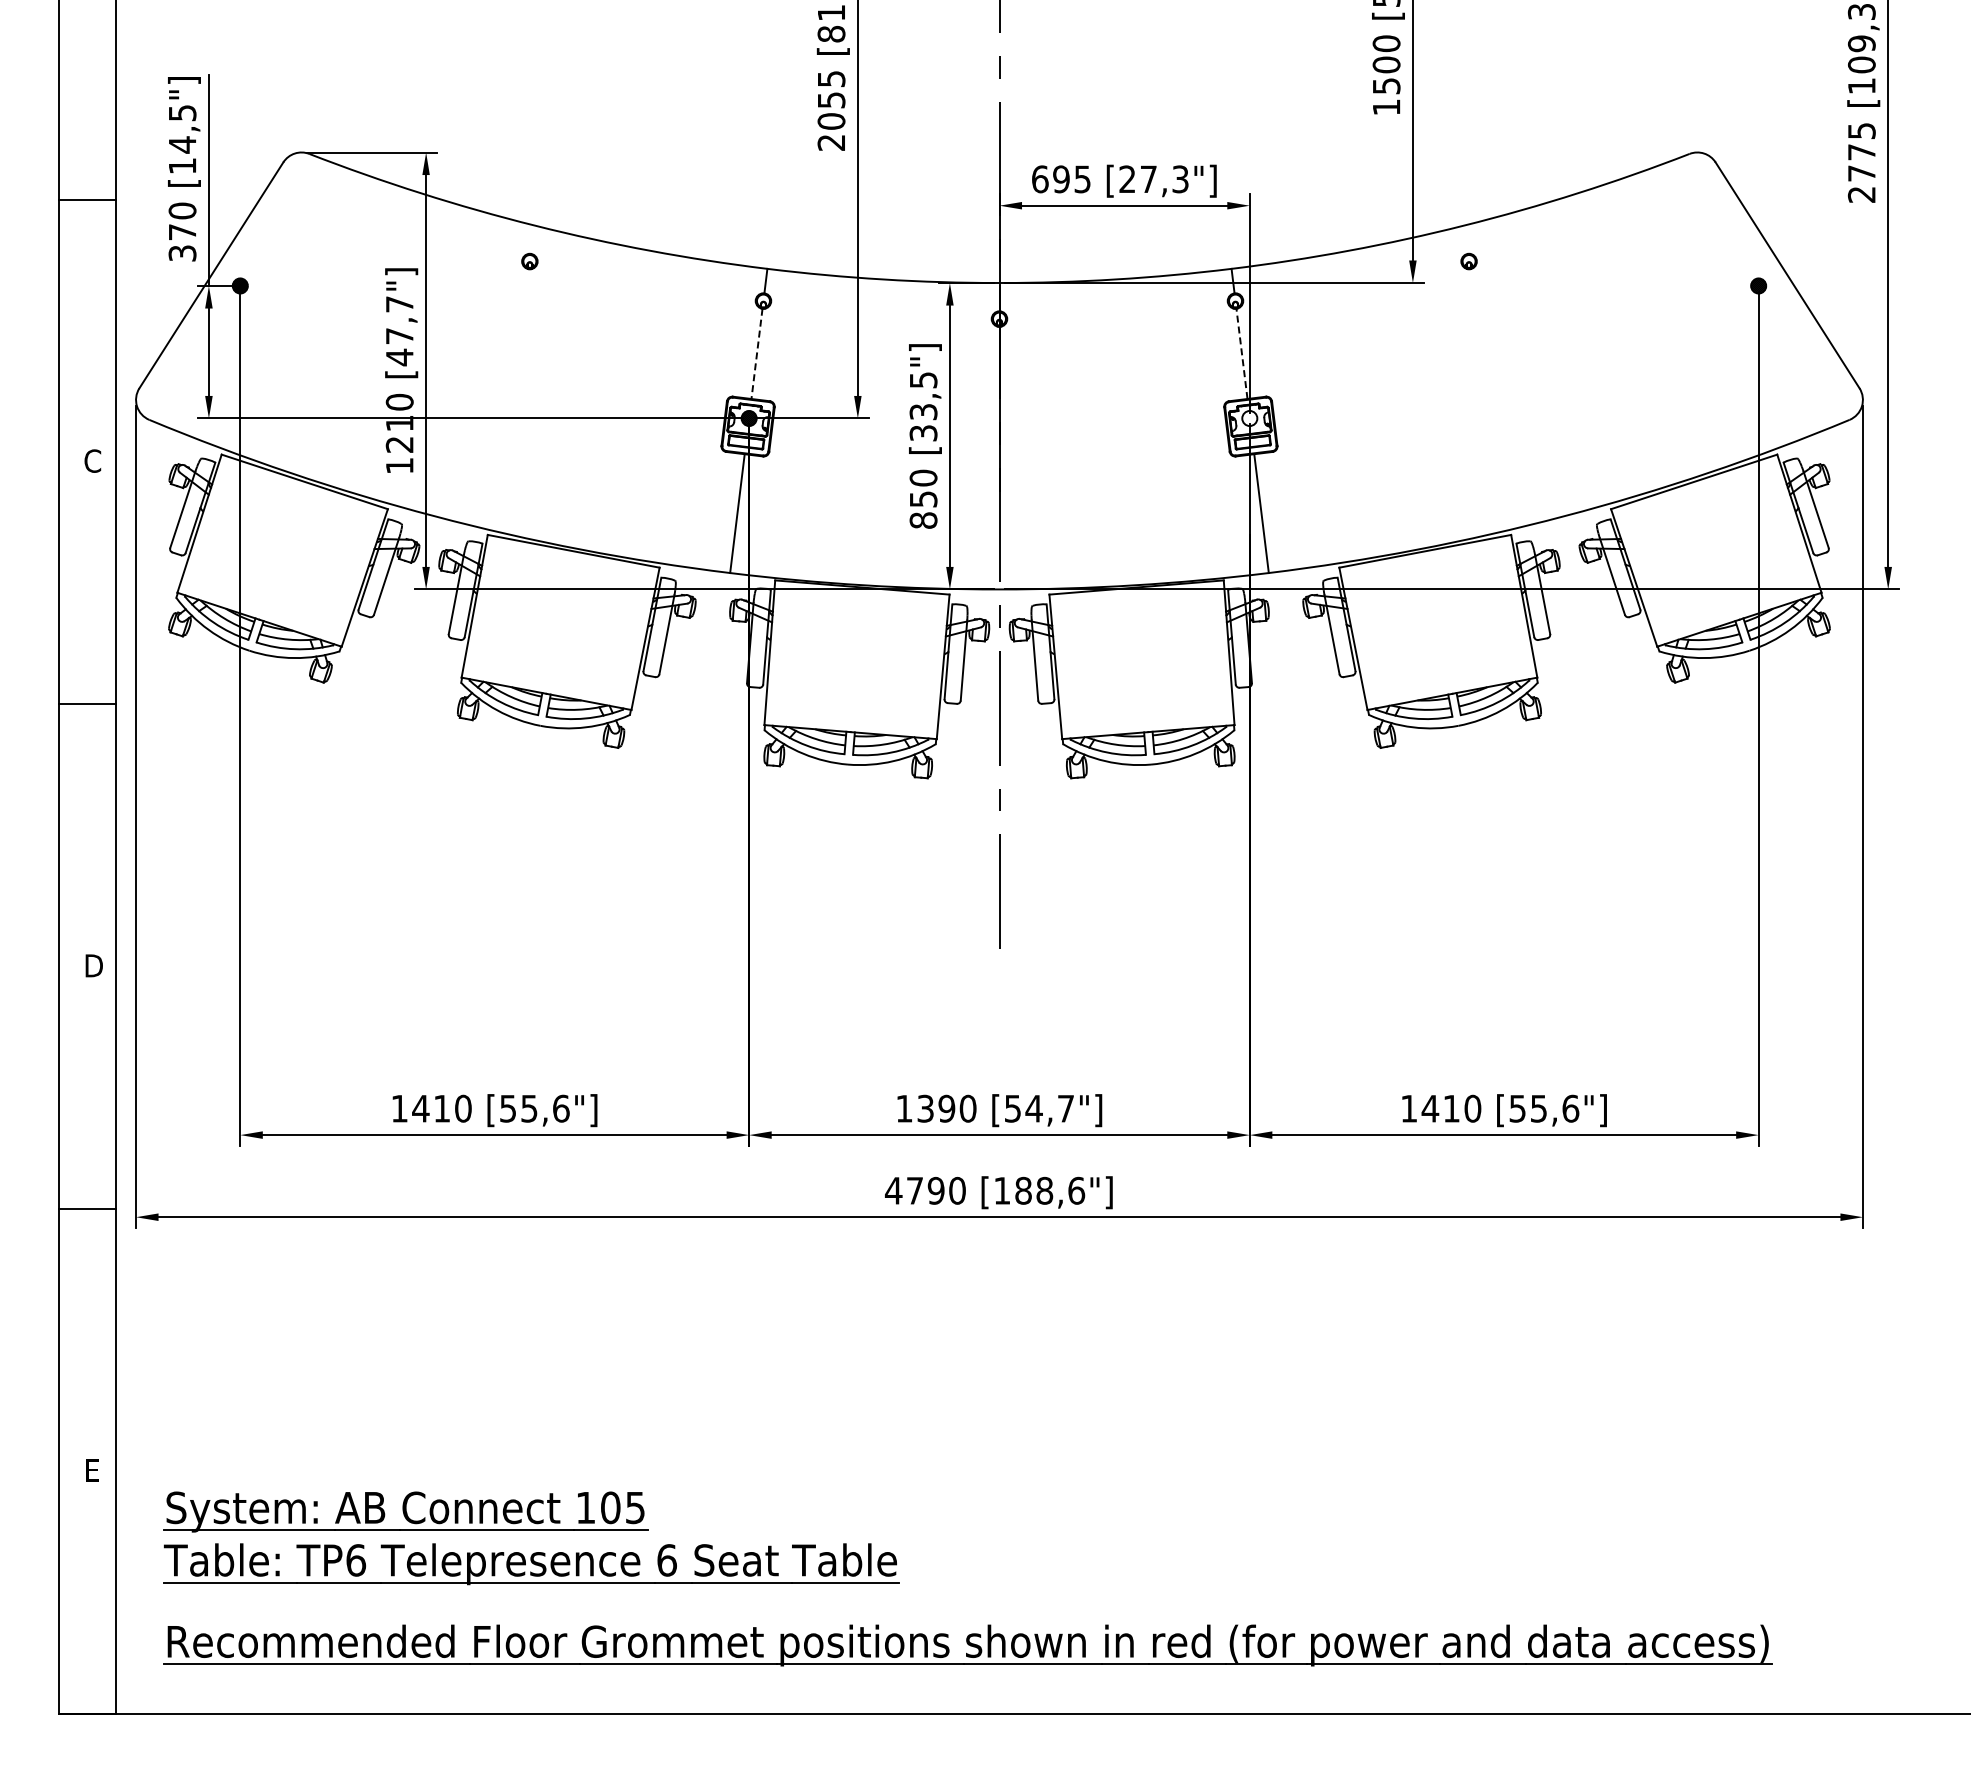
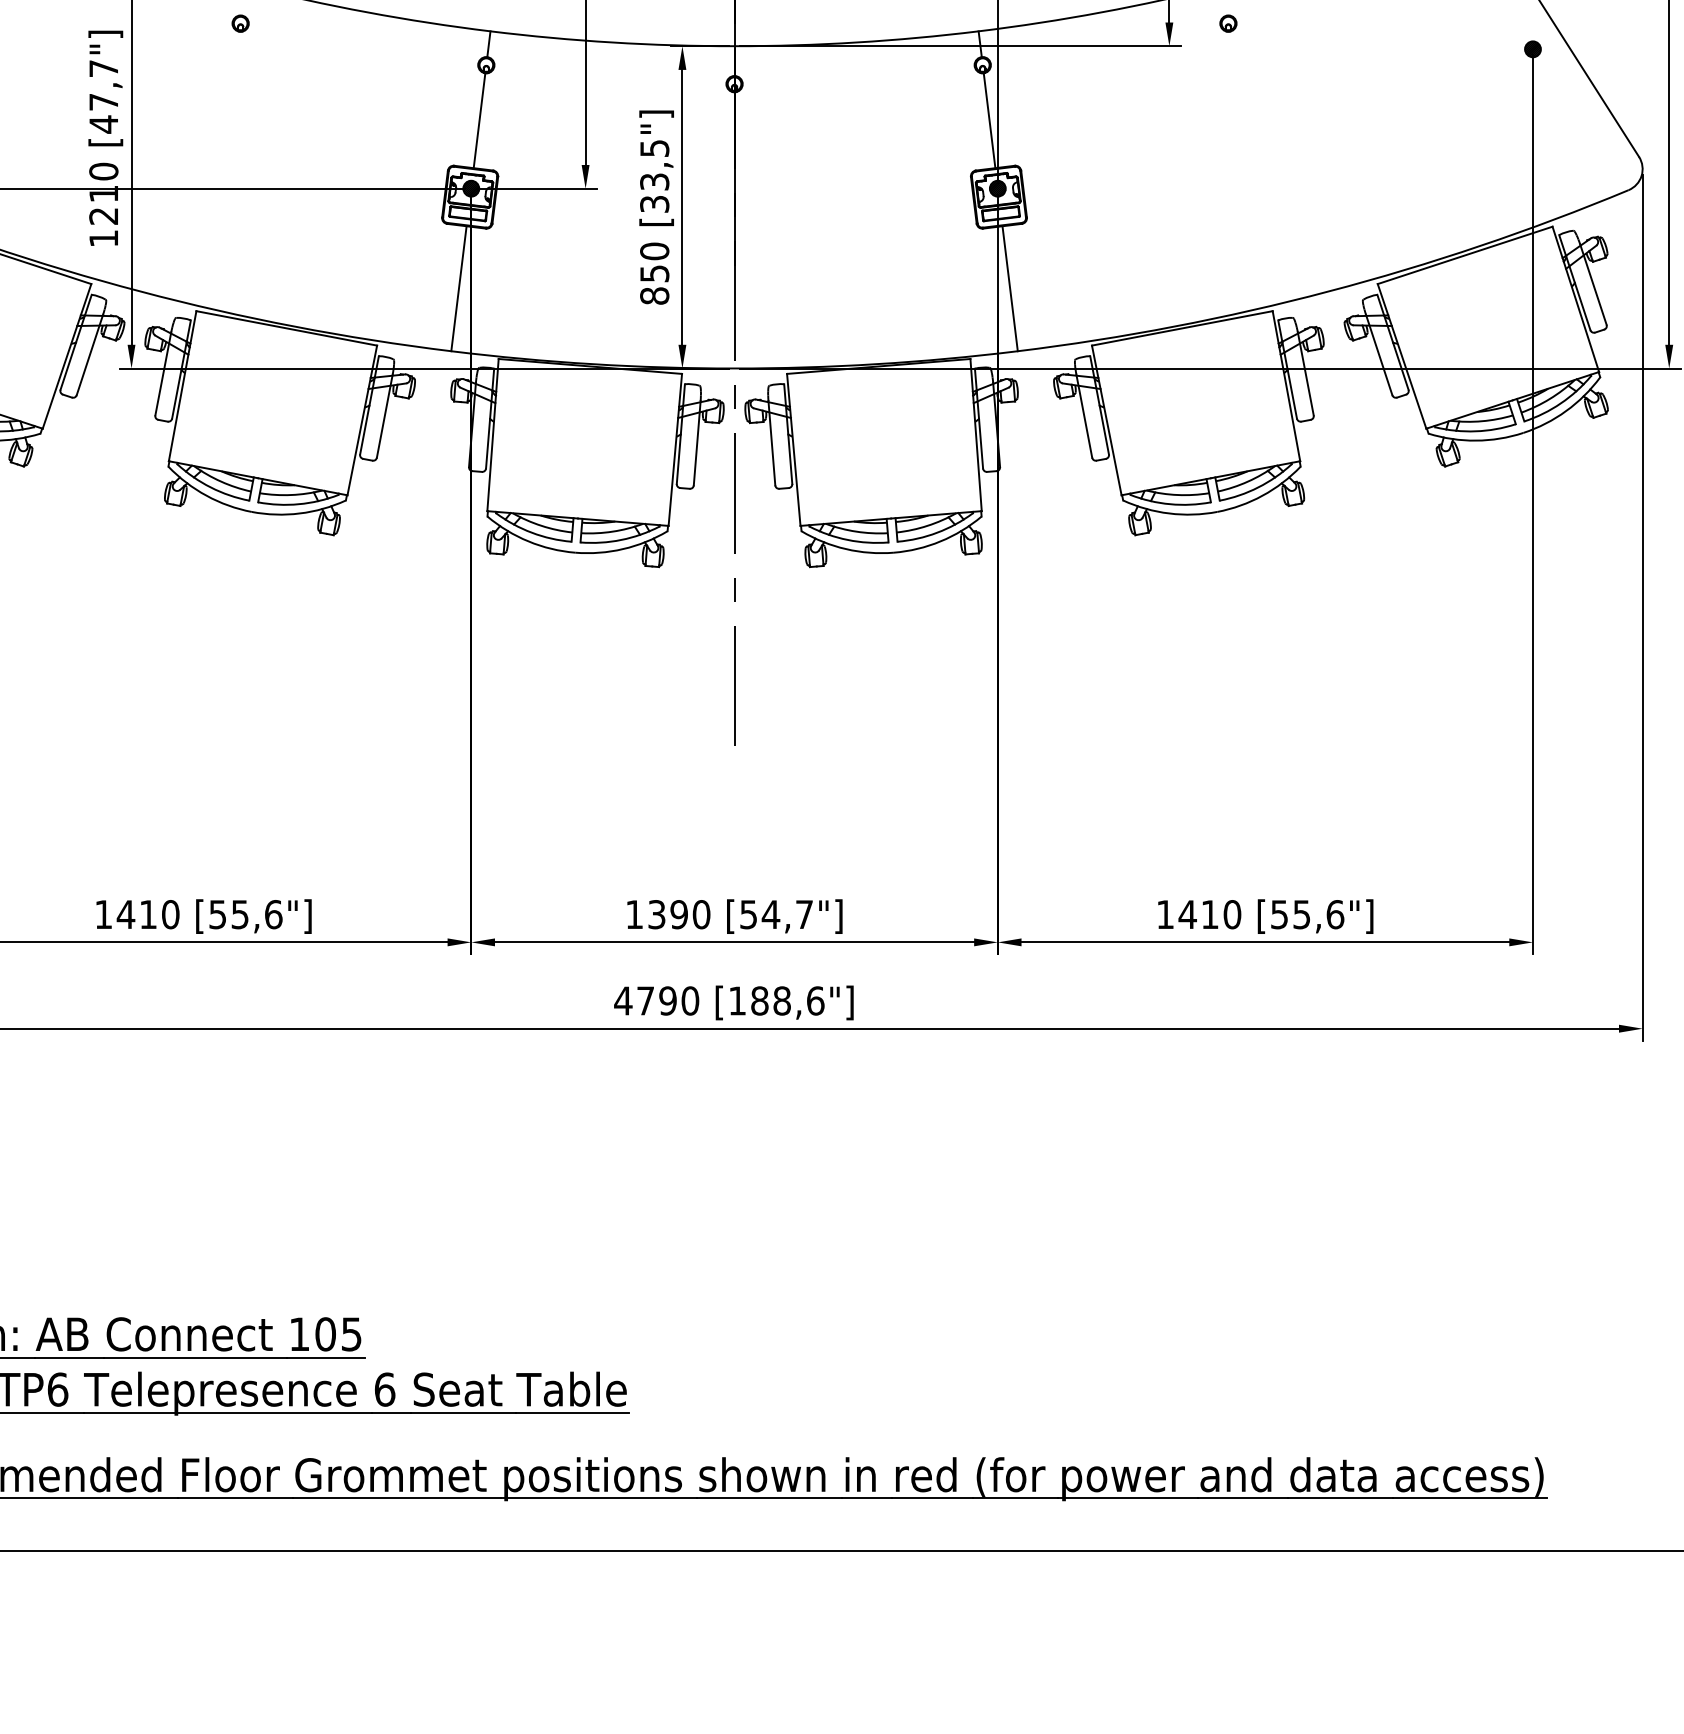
line: (1241, 353) -> (989, 120), dashed -> solid
line: (756, 354) -> (479, 121), dashed -> solid
hatch: (1249, 417) -> (997, 187), added

